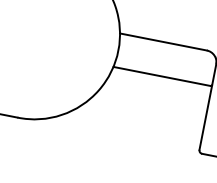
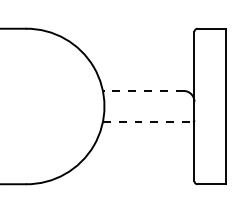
line: (162, 41) -> (142, 90), solid -> dashed
line: (162, 77) -> (148, 122), solid -> dashed

